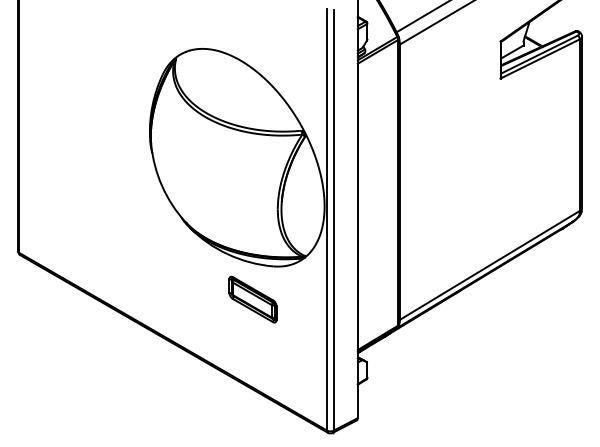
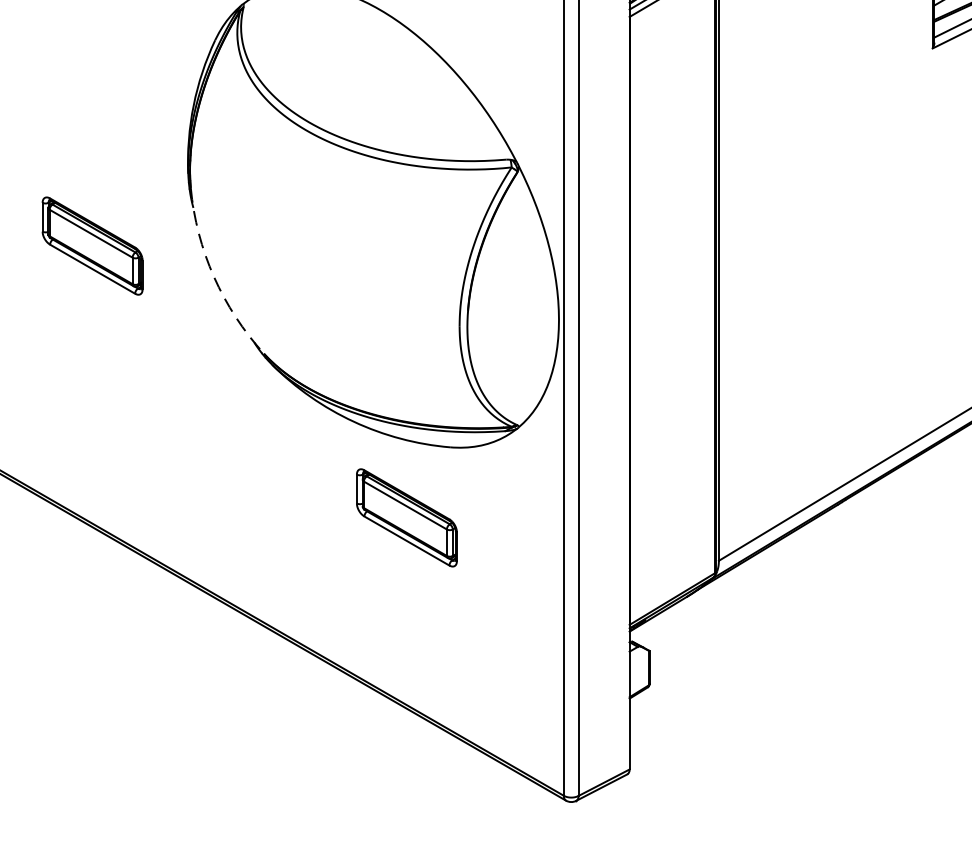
part: (104, 171) -> (91, 245), added
arc: (162, 186) -> (214, 277), solid -> dashed

